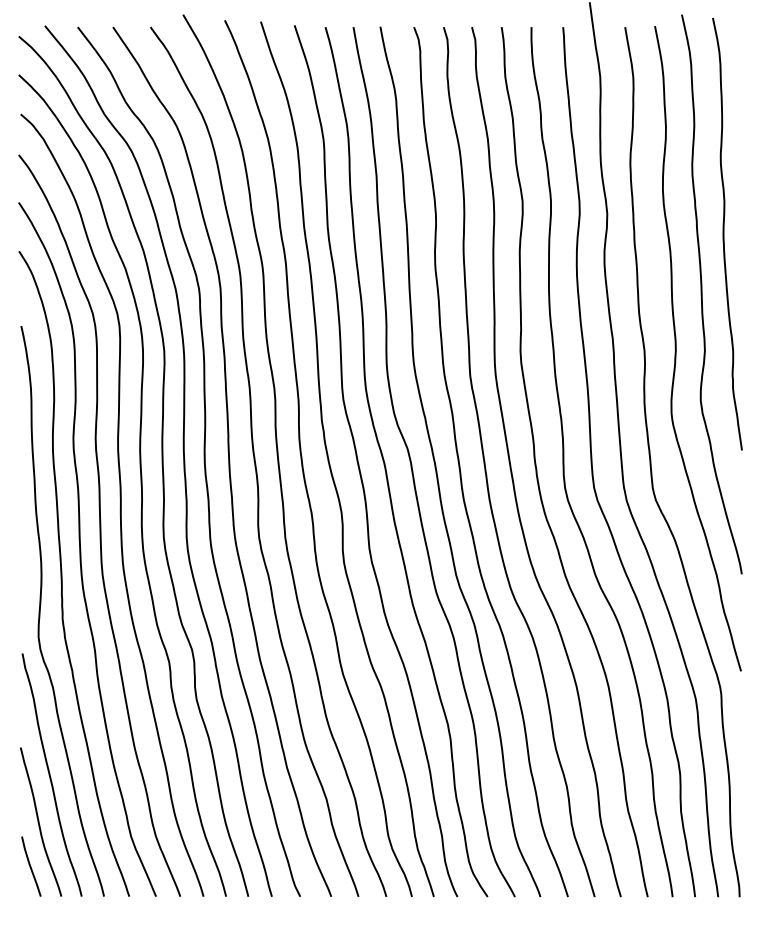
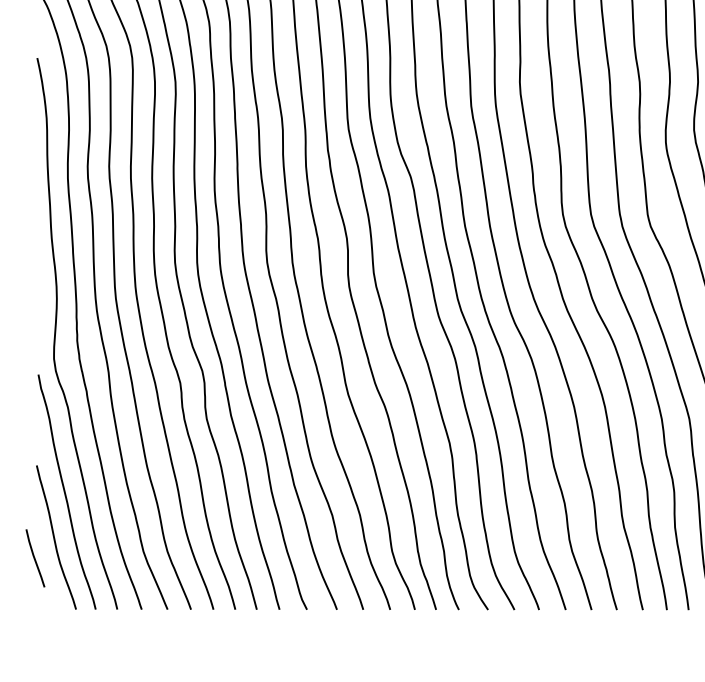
curve: (31, 866) -> (35, 558), moved

